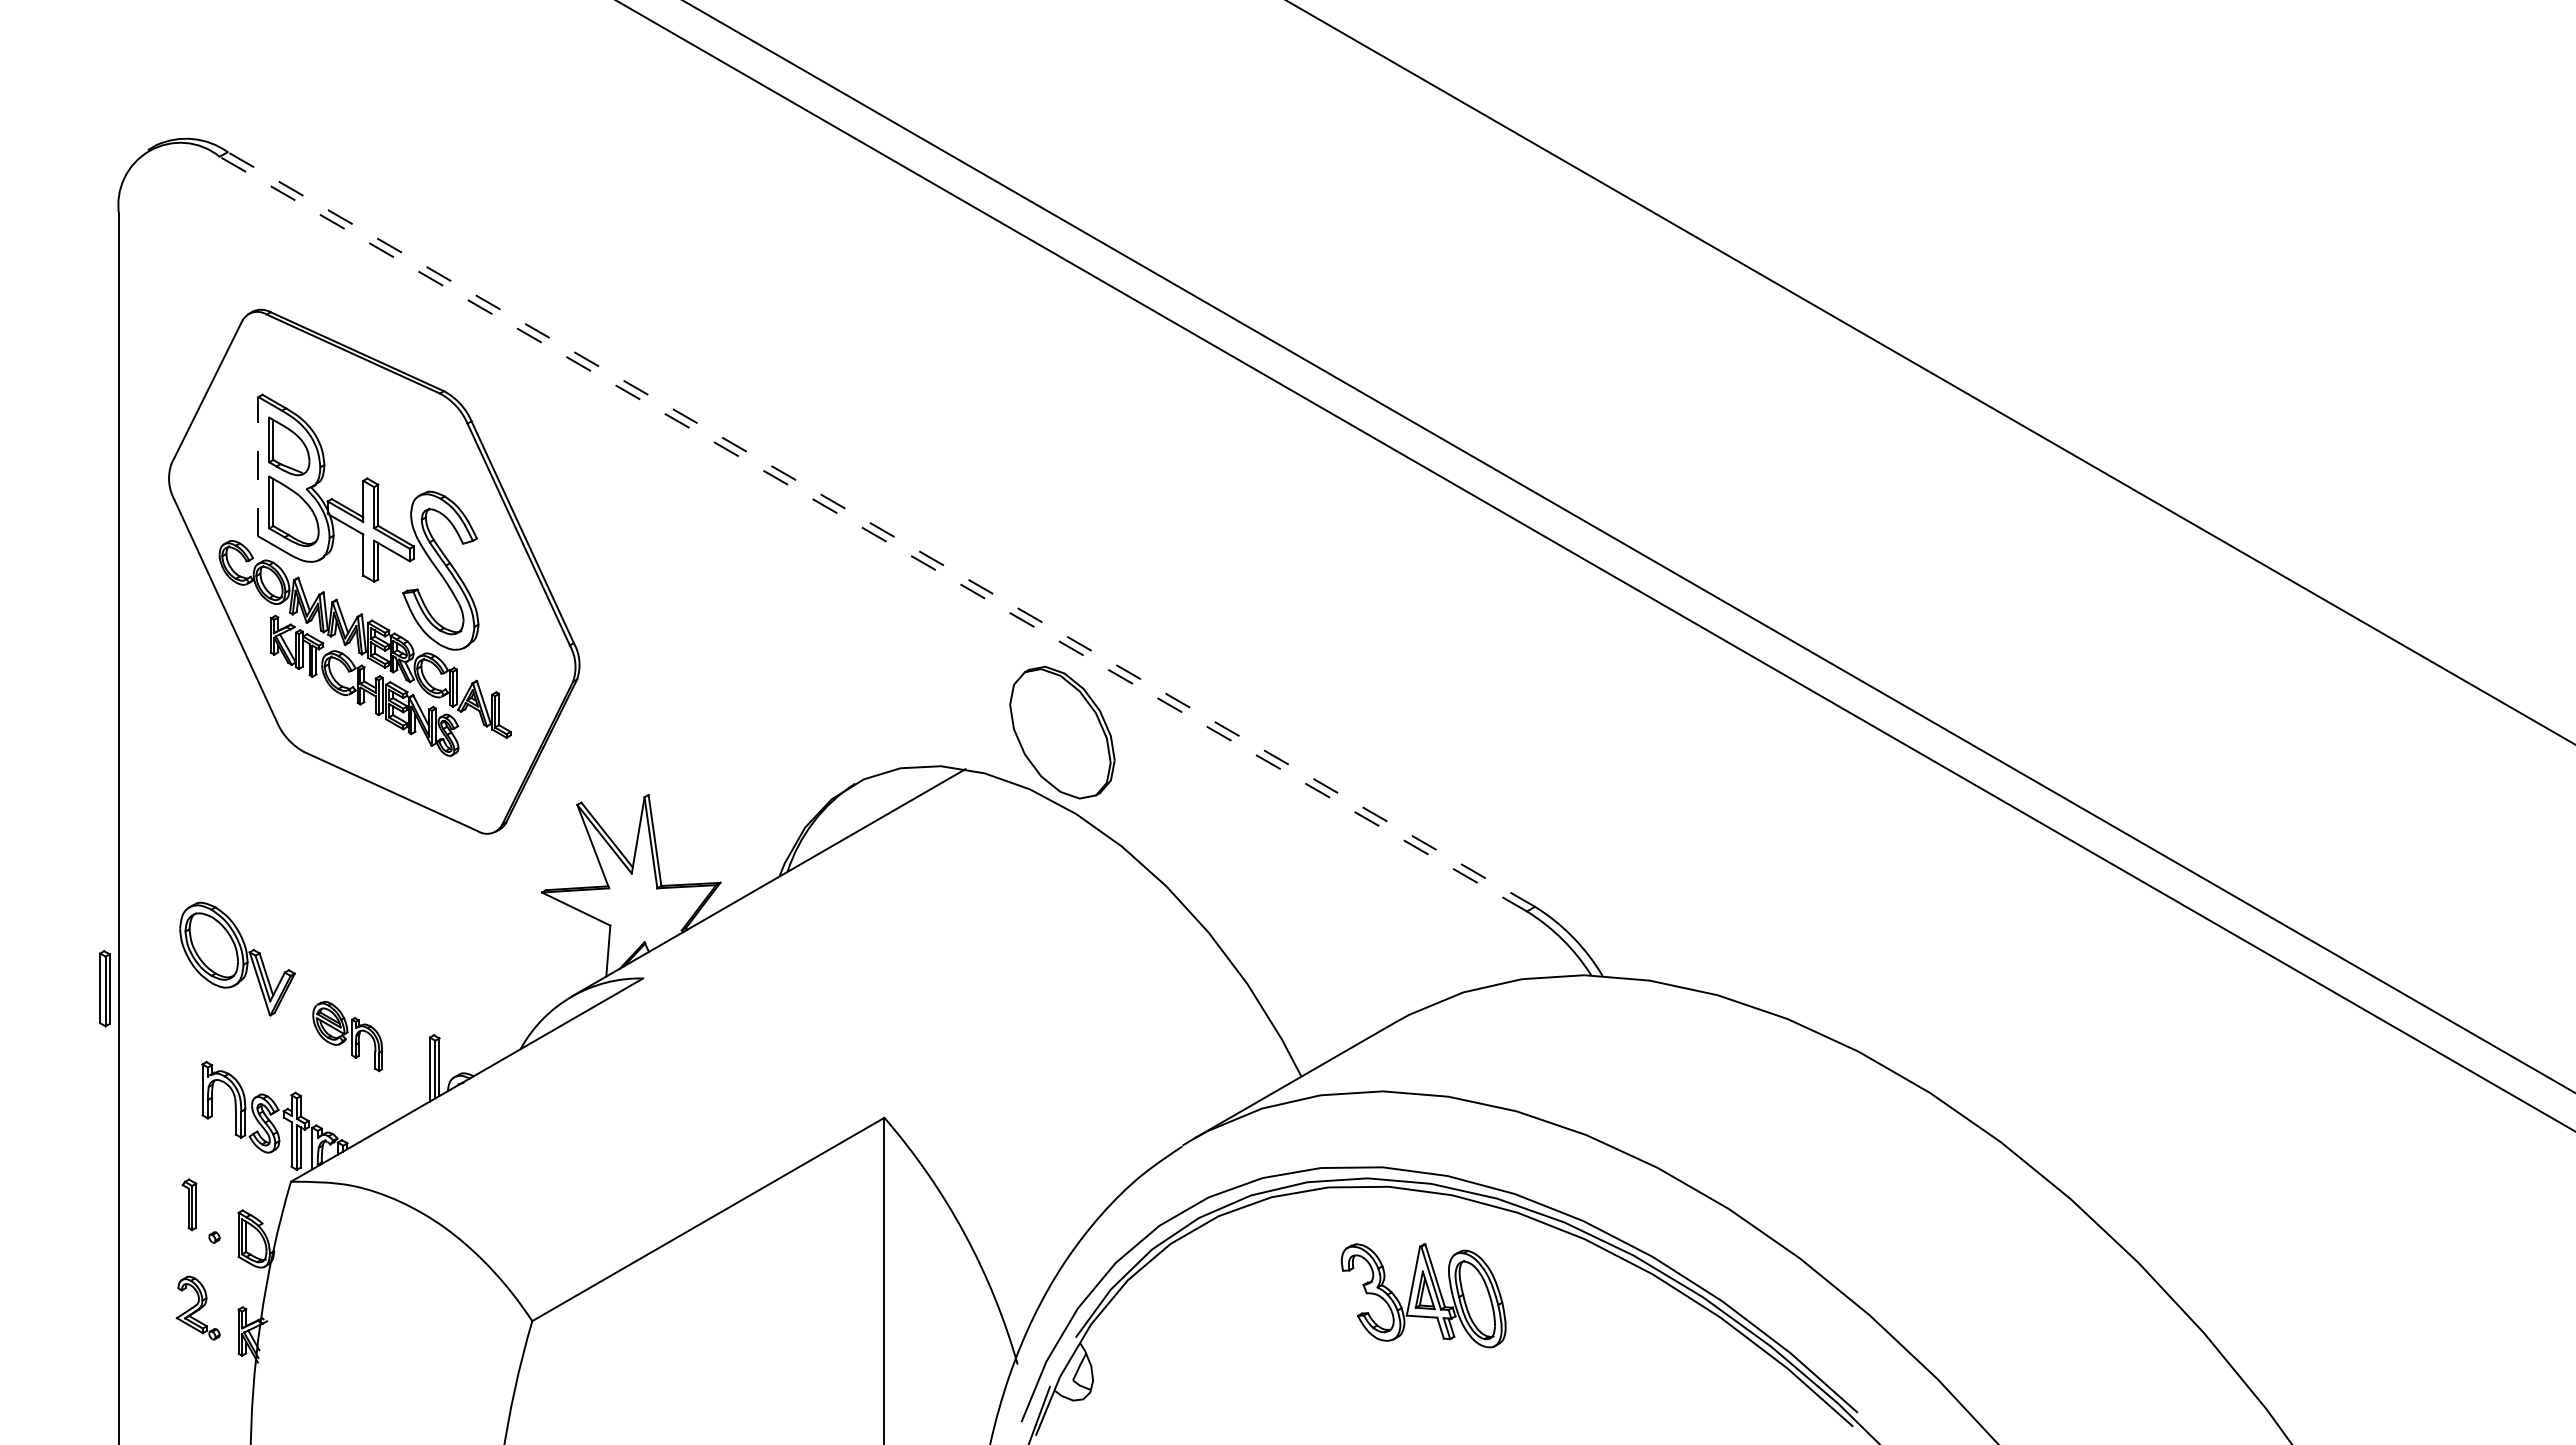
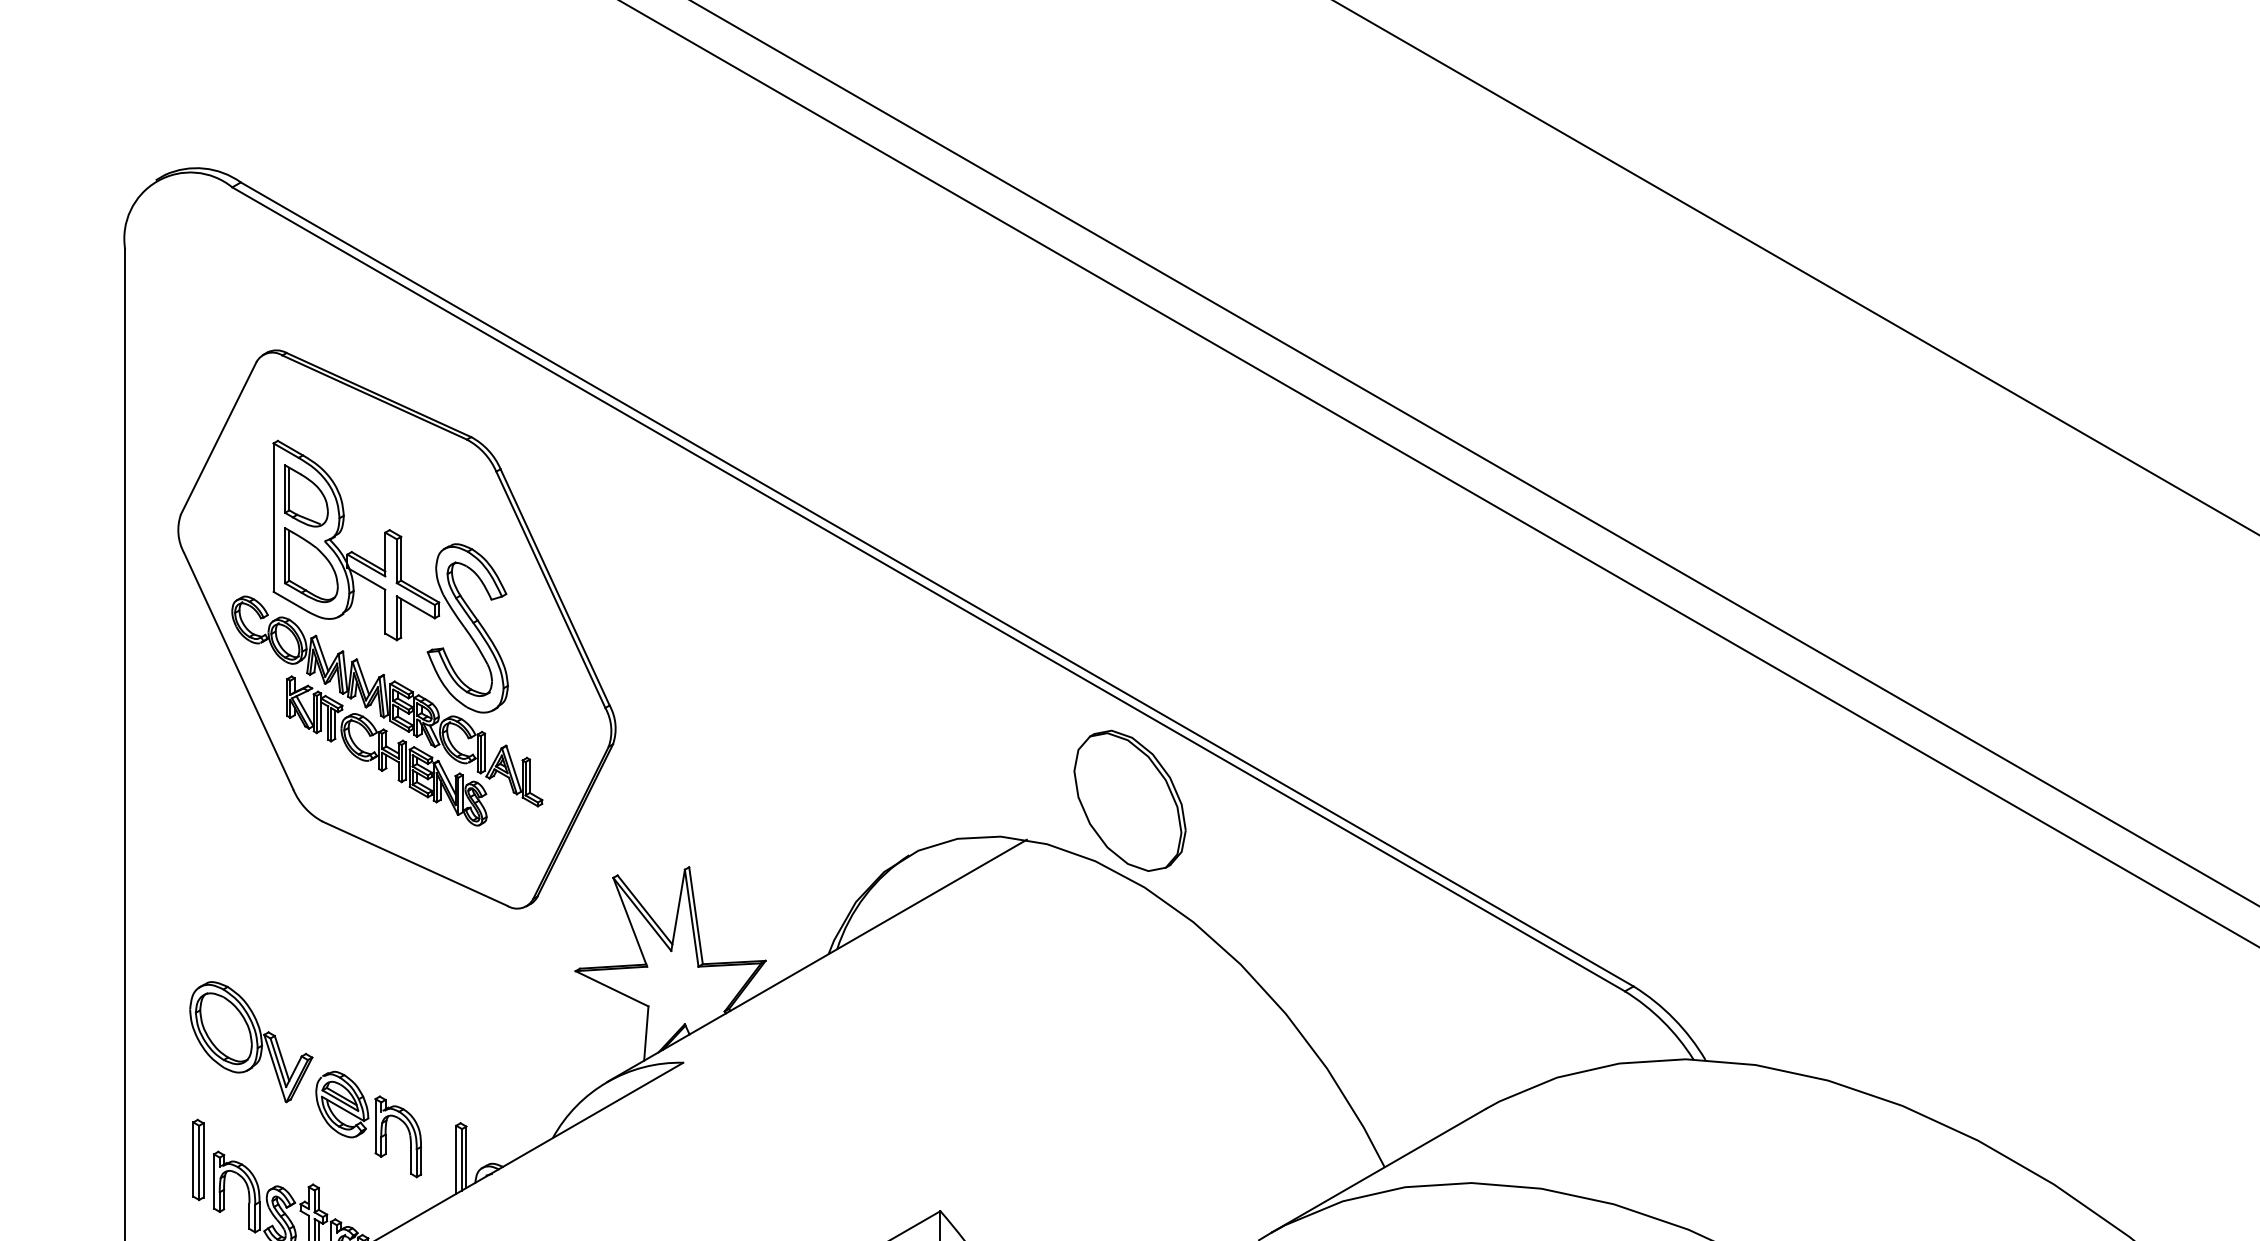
line: (258, 466) -> (273, 517), dashed -> solid
line: (881, 529) -> (937, 584), dashed -> solid
line: (873, 534) -> (928, 589), dashed -> solid
part: (104, 988) -> (198, 1159), moved
part: (347, 1036) -> (368, 1124), size x1.43

